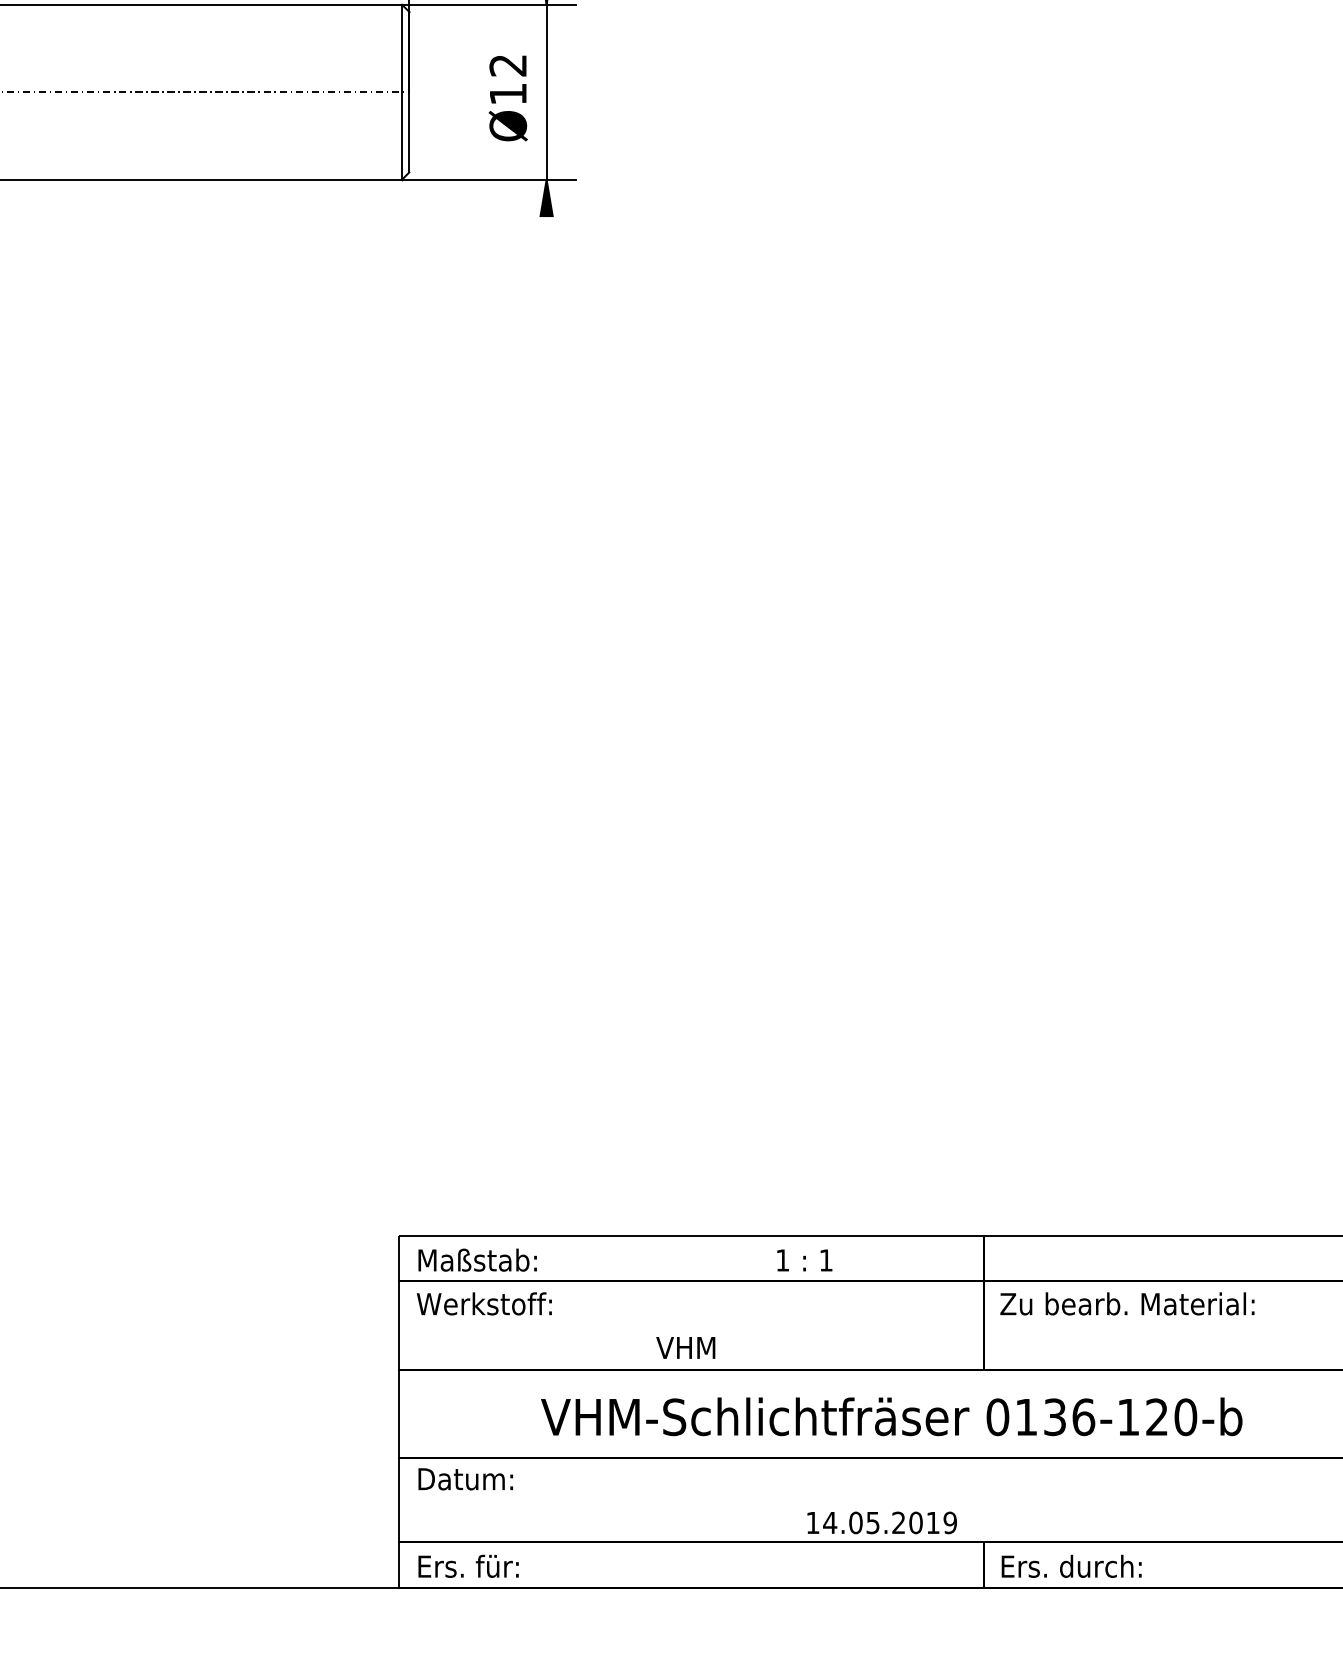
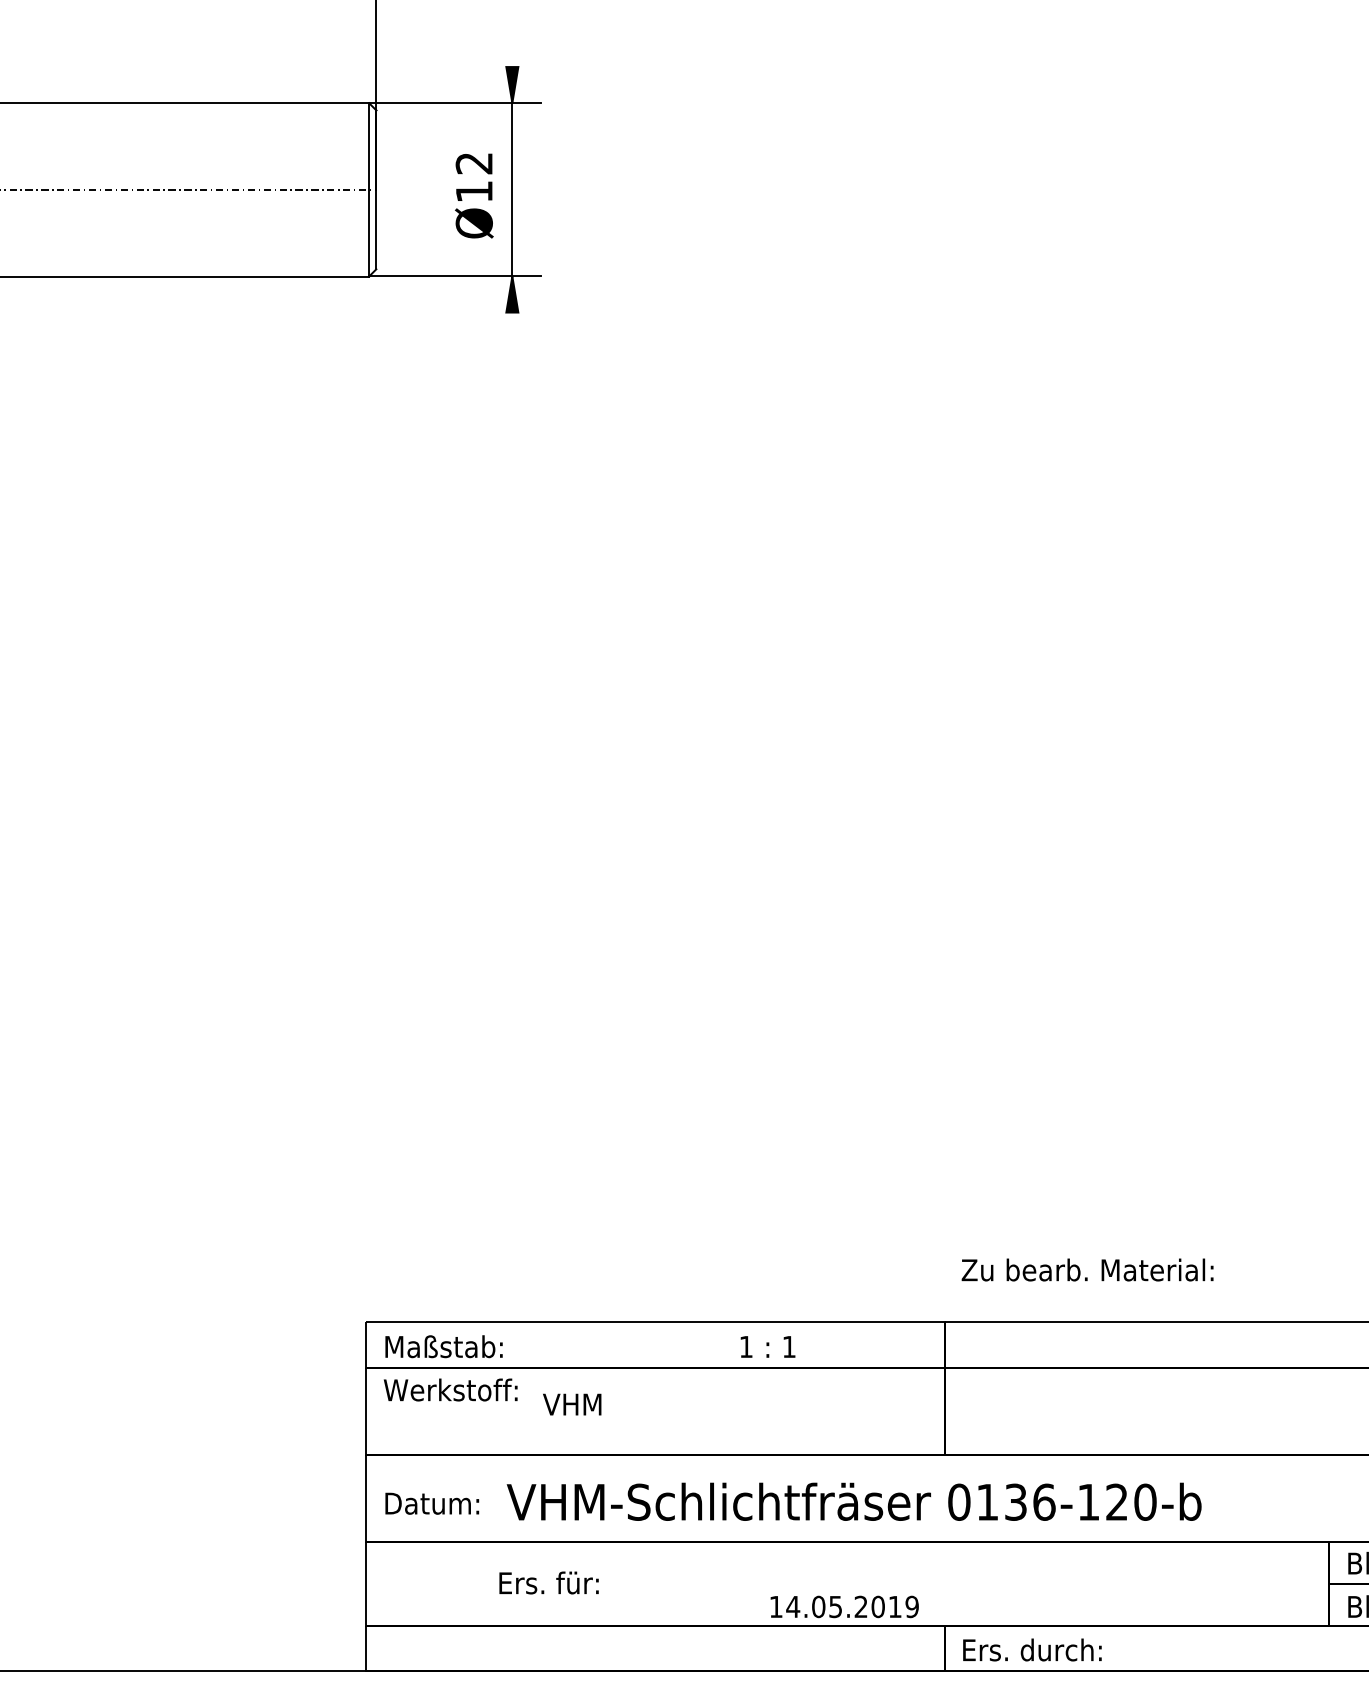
text: (1127, 1303) -> (1087, 1269), moved
text: (686, 1347) -> (572, 1404), moved
text: (466, 1479) -> (432, 1503), moved
text: (468, 1565) -> (548, 1582), moved

